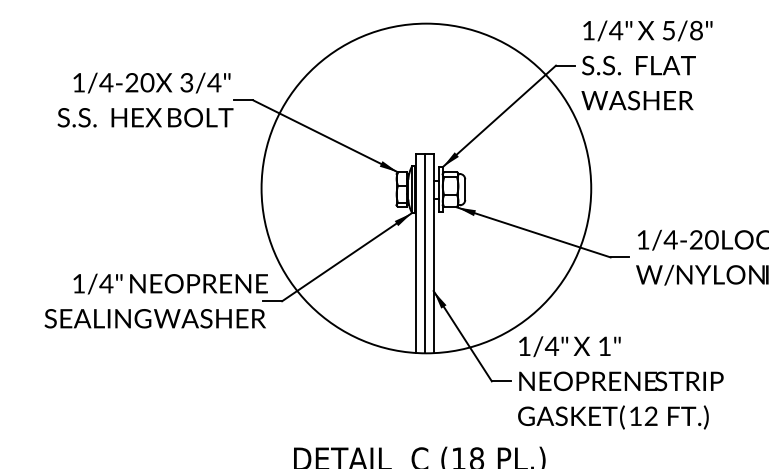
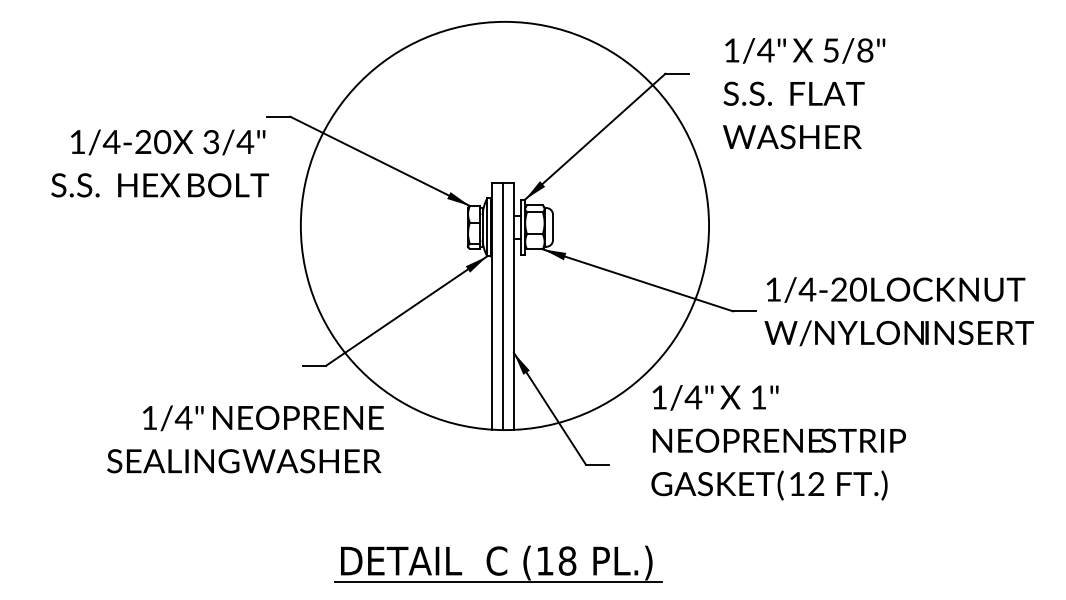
text: (647, 65) -> (804, 93), moved
text: (144, 100) -> (159, 163), moved
text: (156, 301) -> (245, 439), moved
text: (620, 382) -> (778, 442), moved

